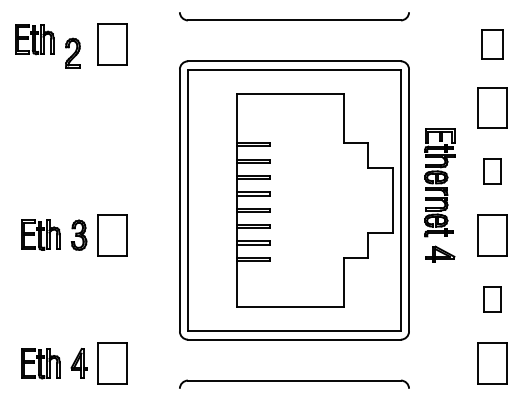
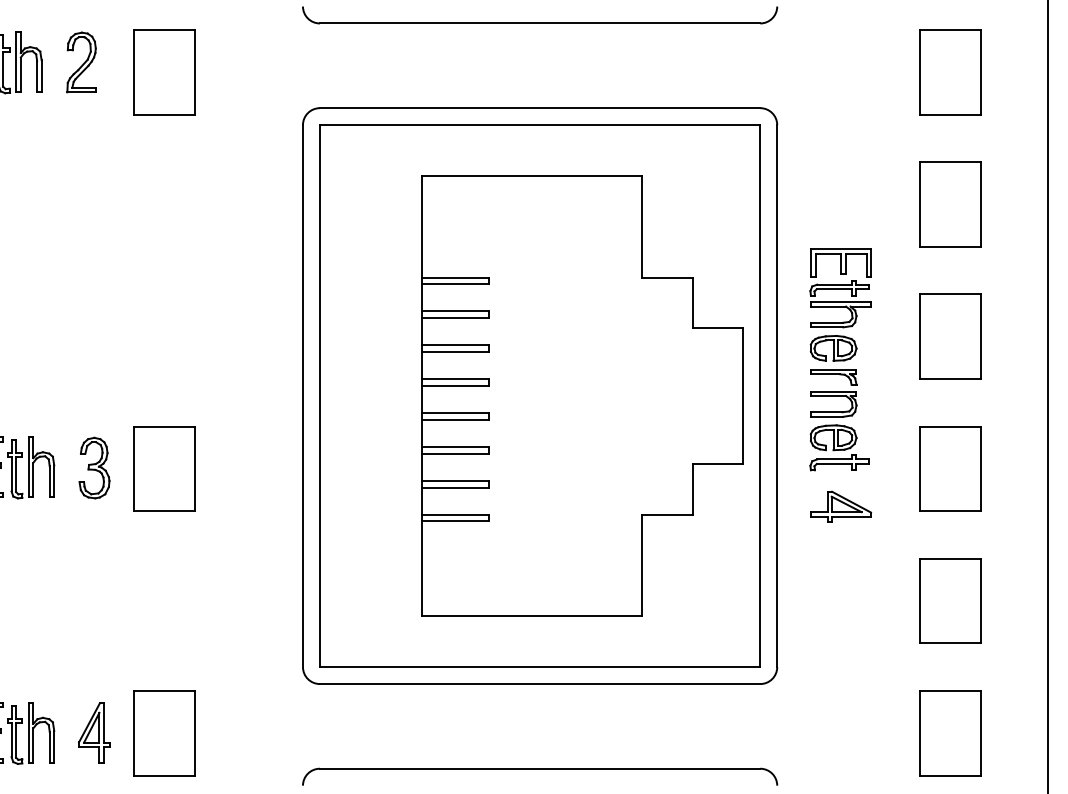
part: (492, 44) -> (949, 73), size x1.43
part: (72, 52) -> (80, 60), moved
part: (492, 171) -> (949, 336), size x1.67
part: (492, 299) -> (949, 600), size x1.67

